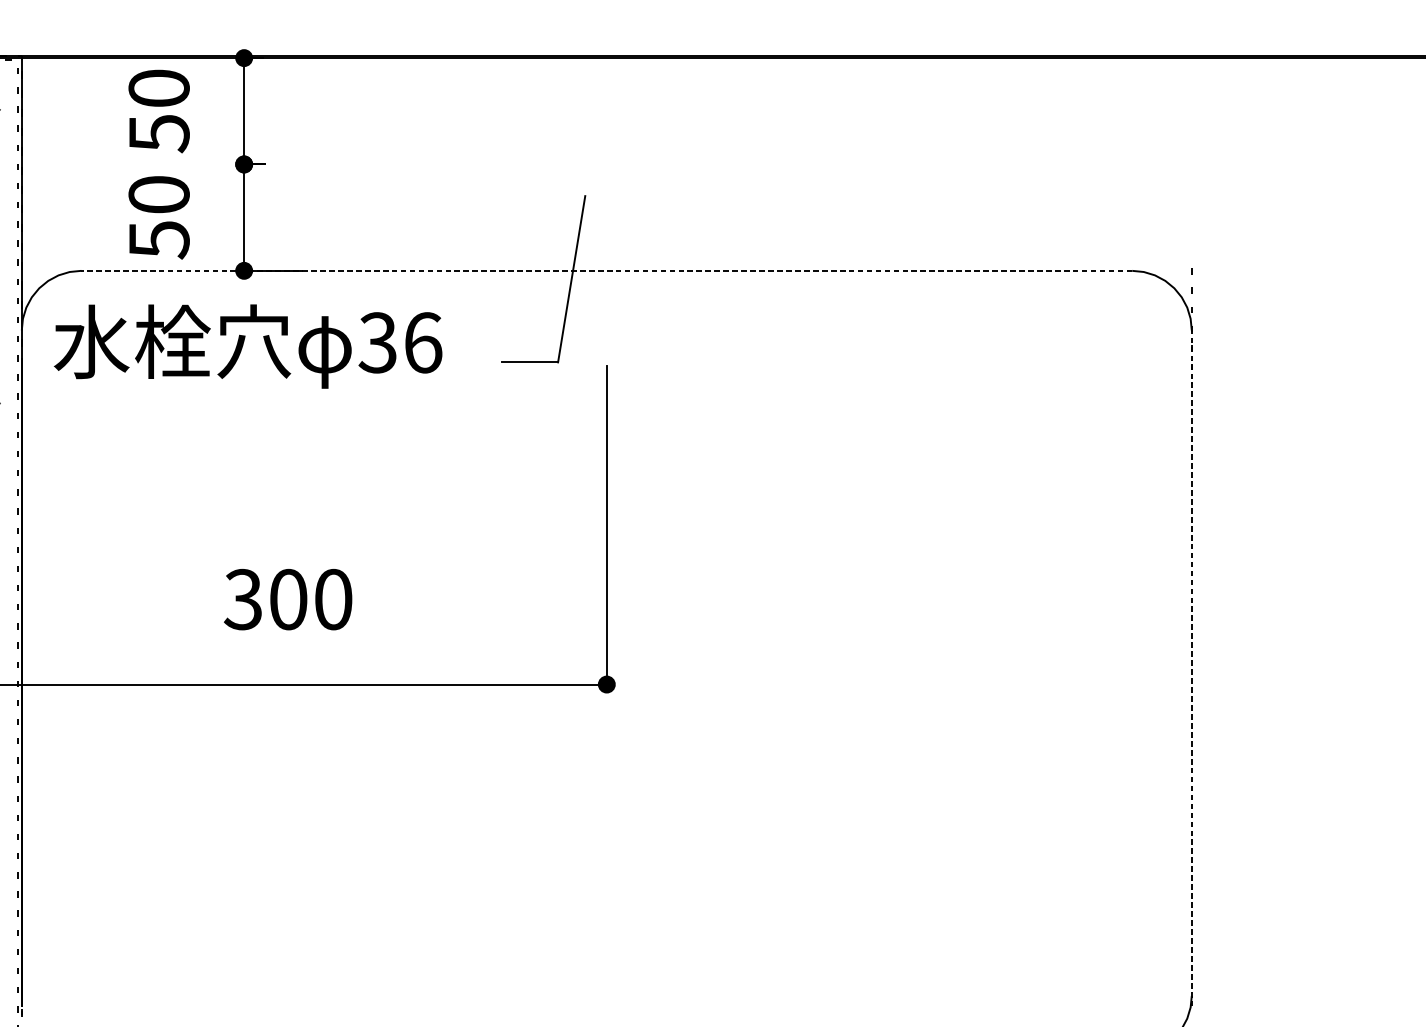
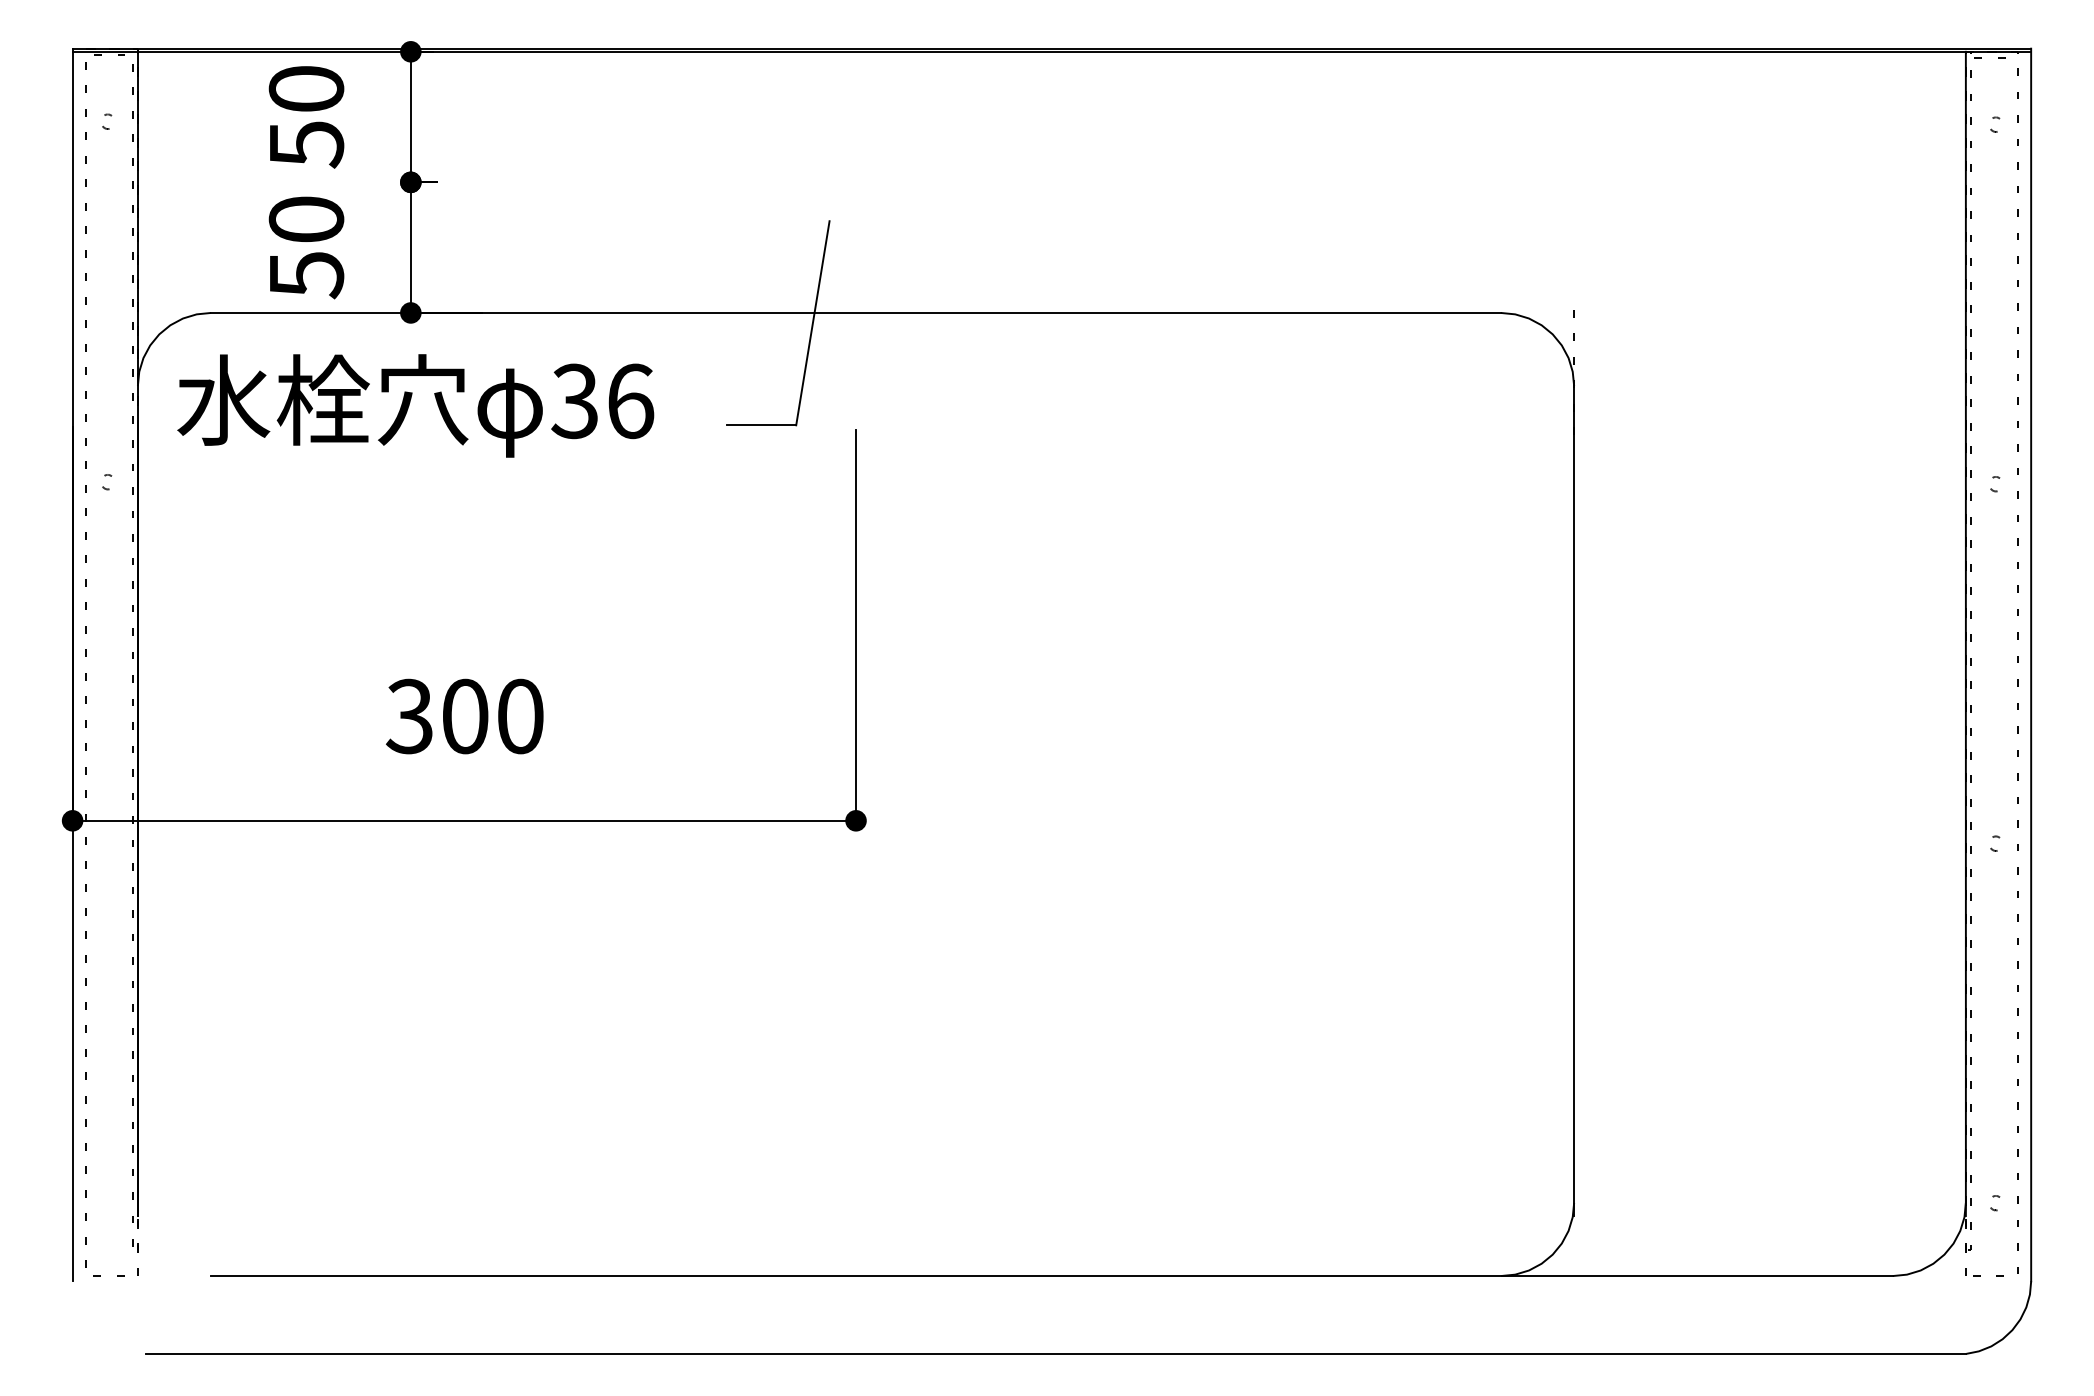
line: (606, 270) -> (855, 312), dashed -> solid
line: (1192, 668) -> (1574, 801), dashed -> solid

